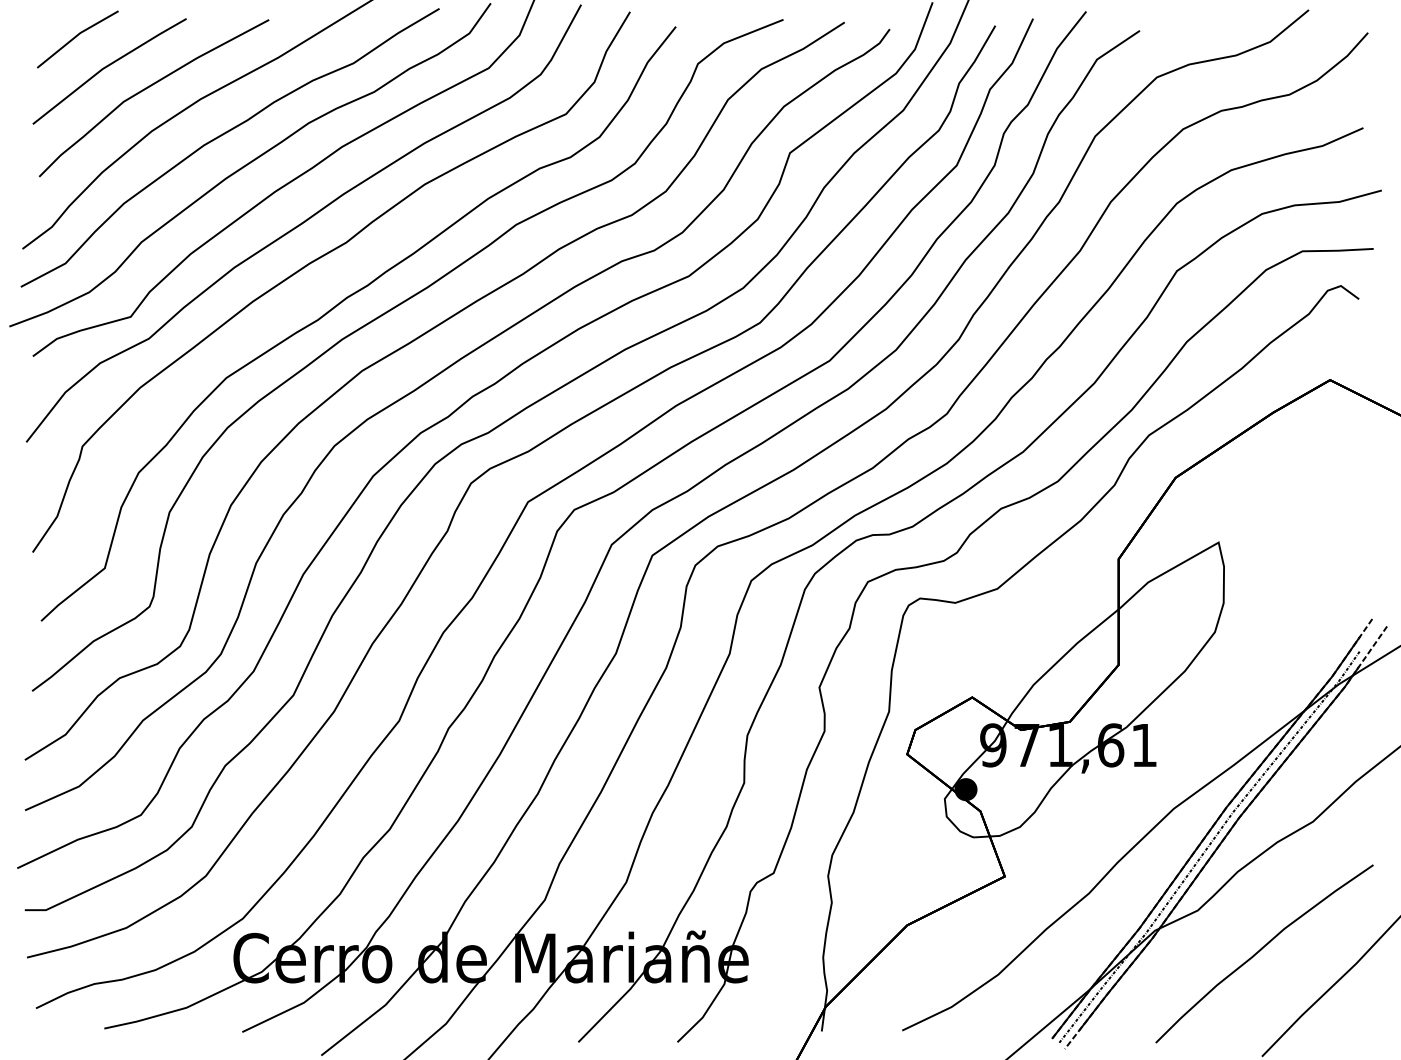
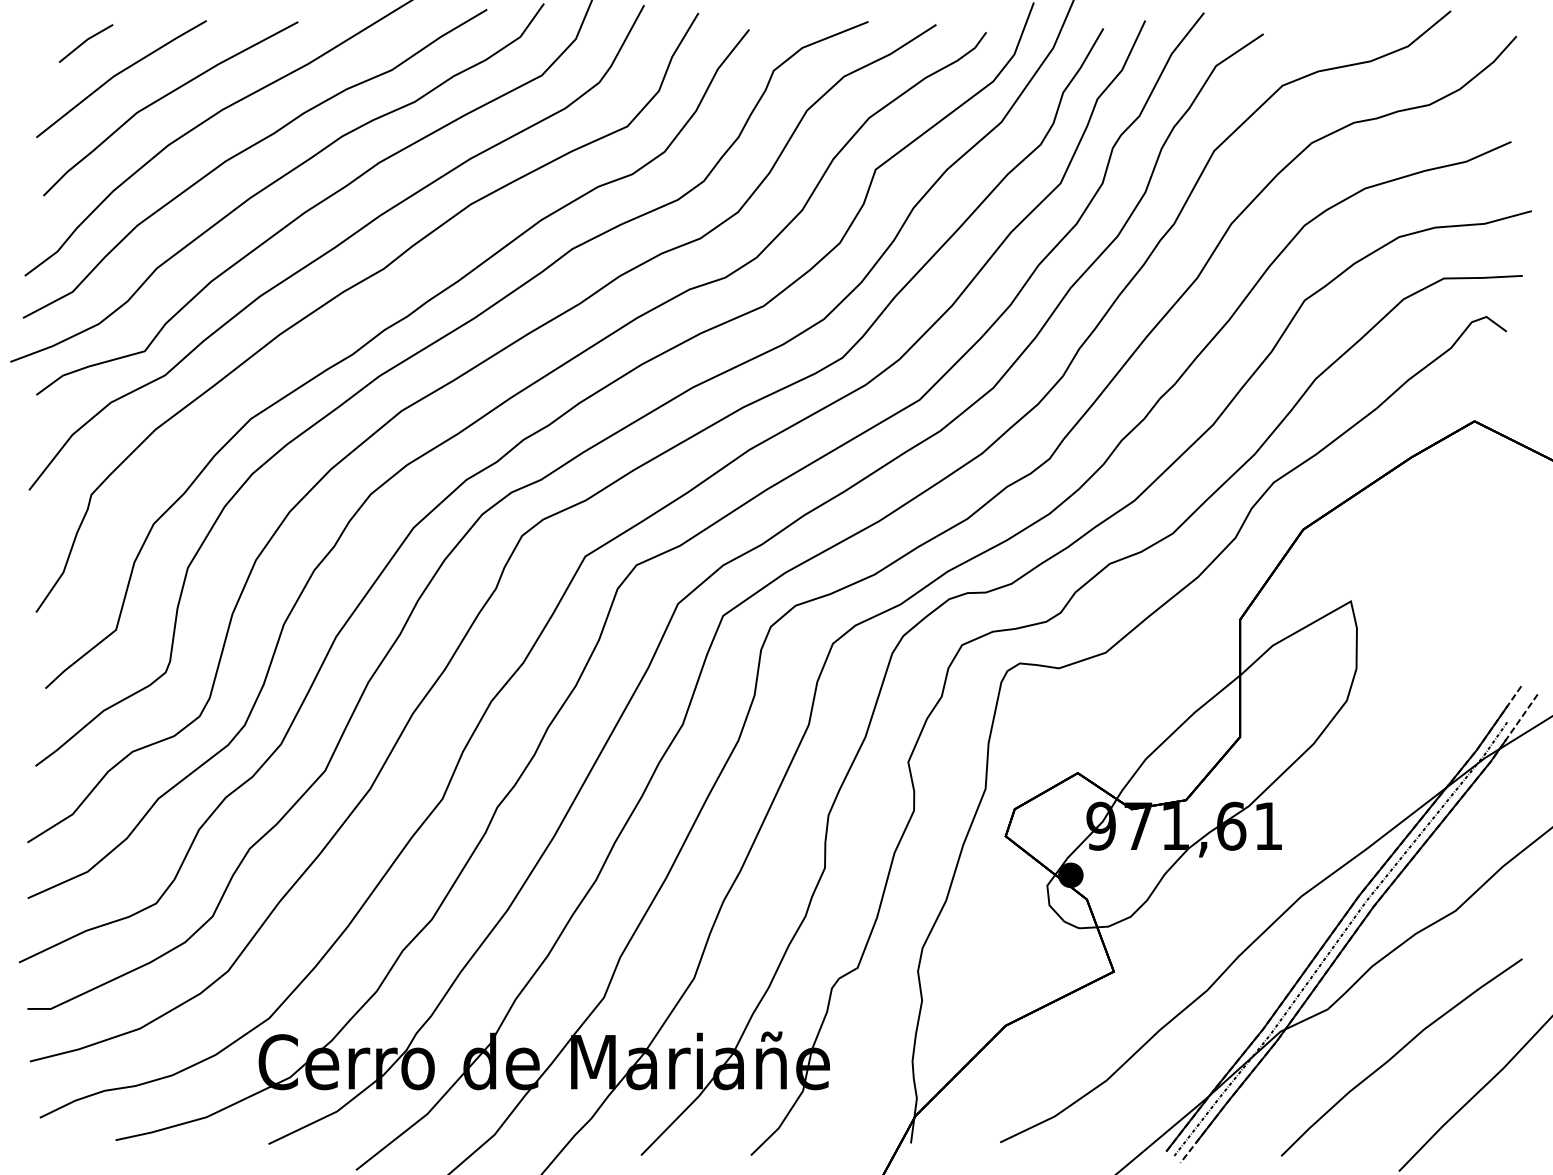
part: (77, 39) -> (85, 43), size x0.6

